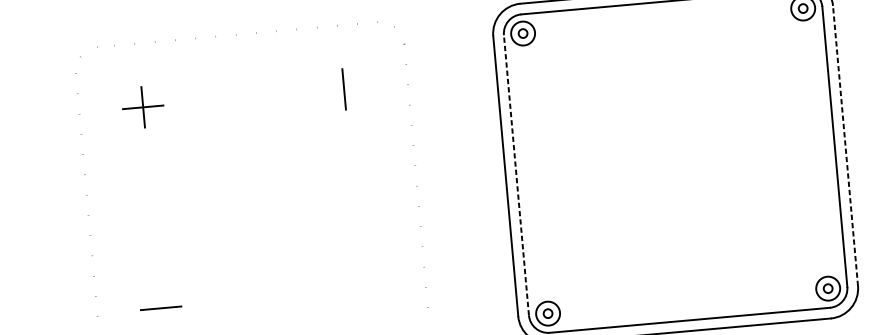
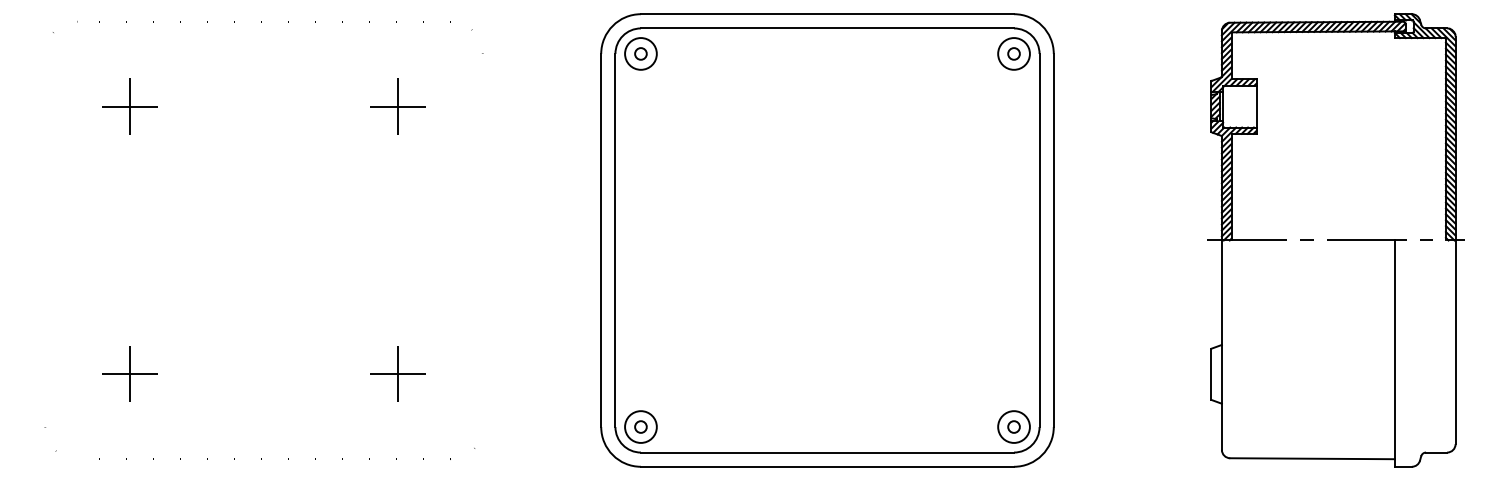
line: (343, 89) -> (397, 106), added
line: (845, 145) -> (1053, 240), dashed -> solid
line: (516, 175) -> (615, 240), dashed -> solid
part: (361, 289) -> (397, 373), added
line: (161, 308) -> (130, 374), added

